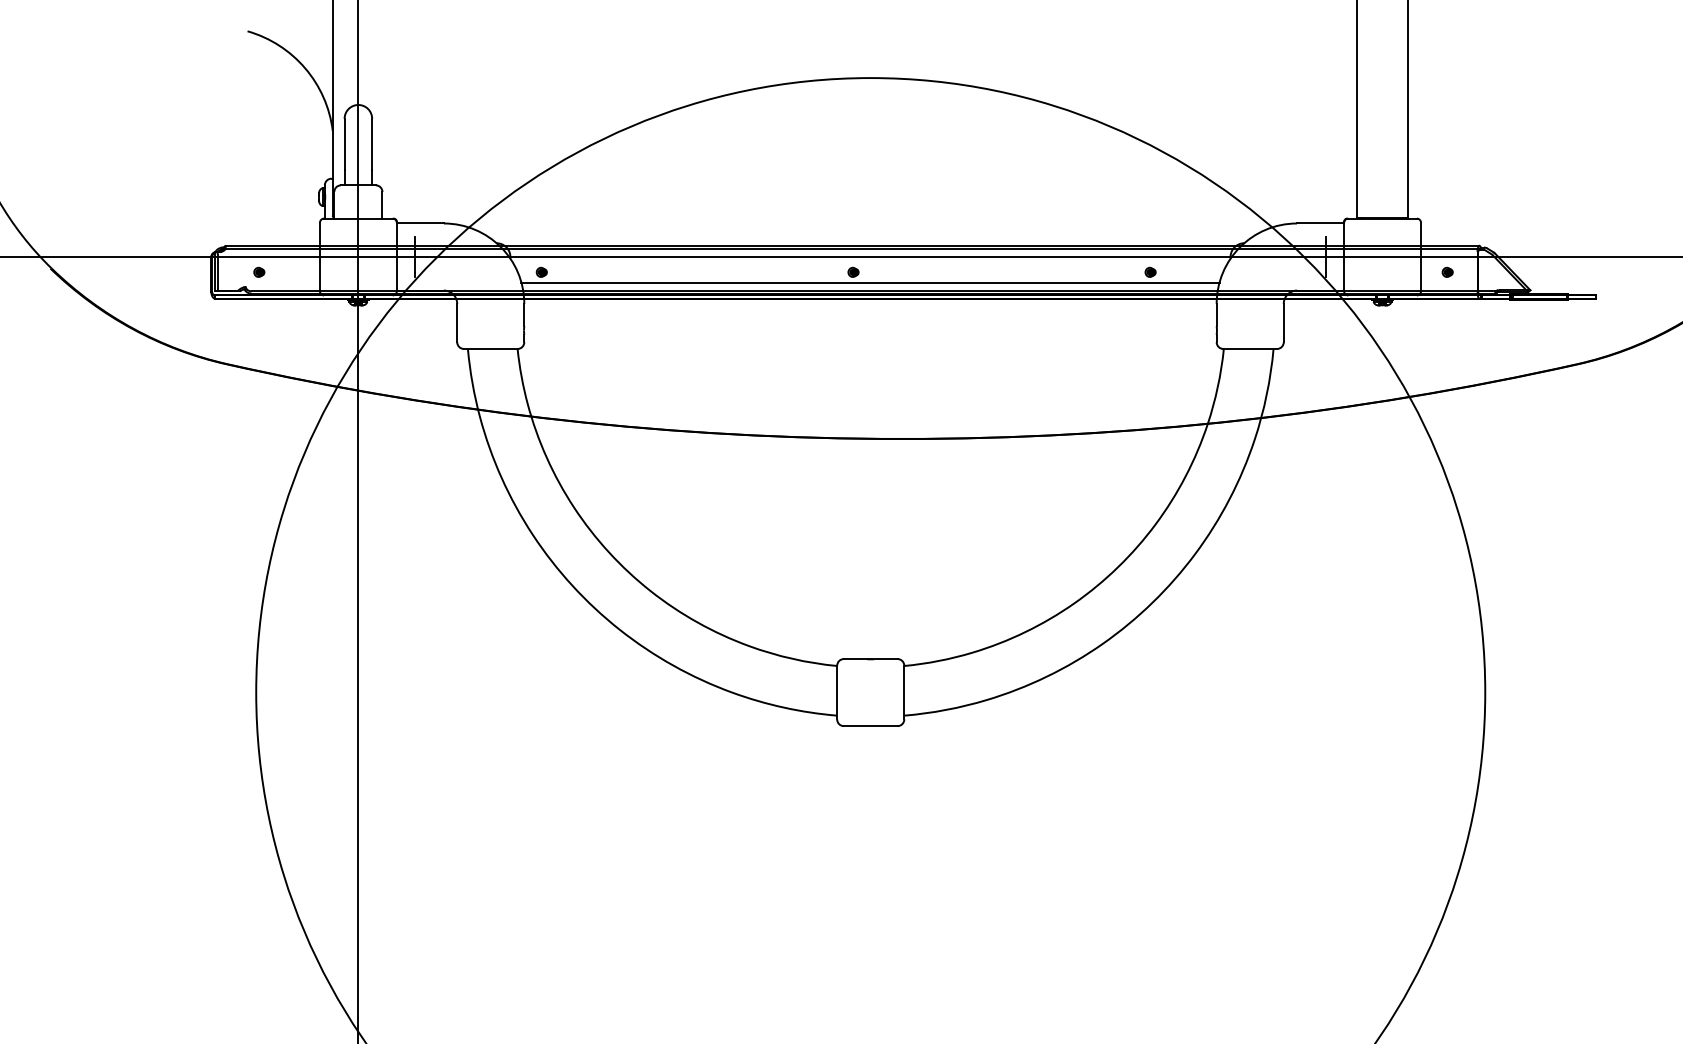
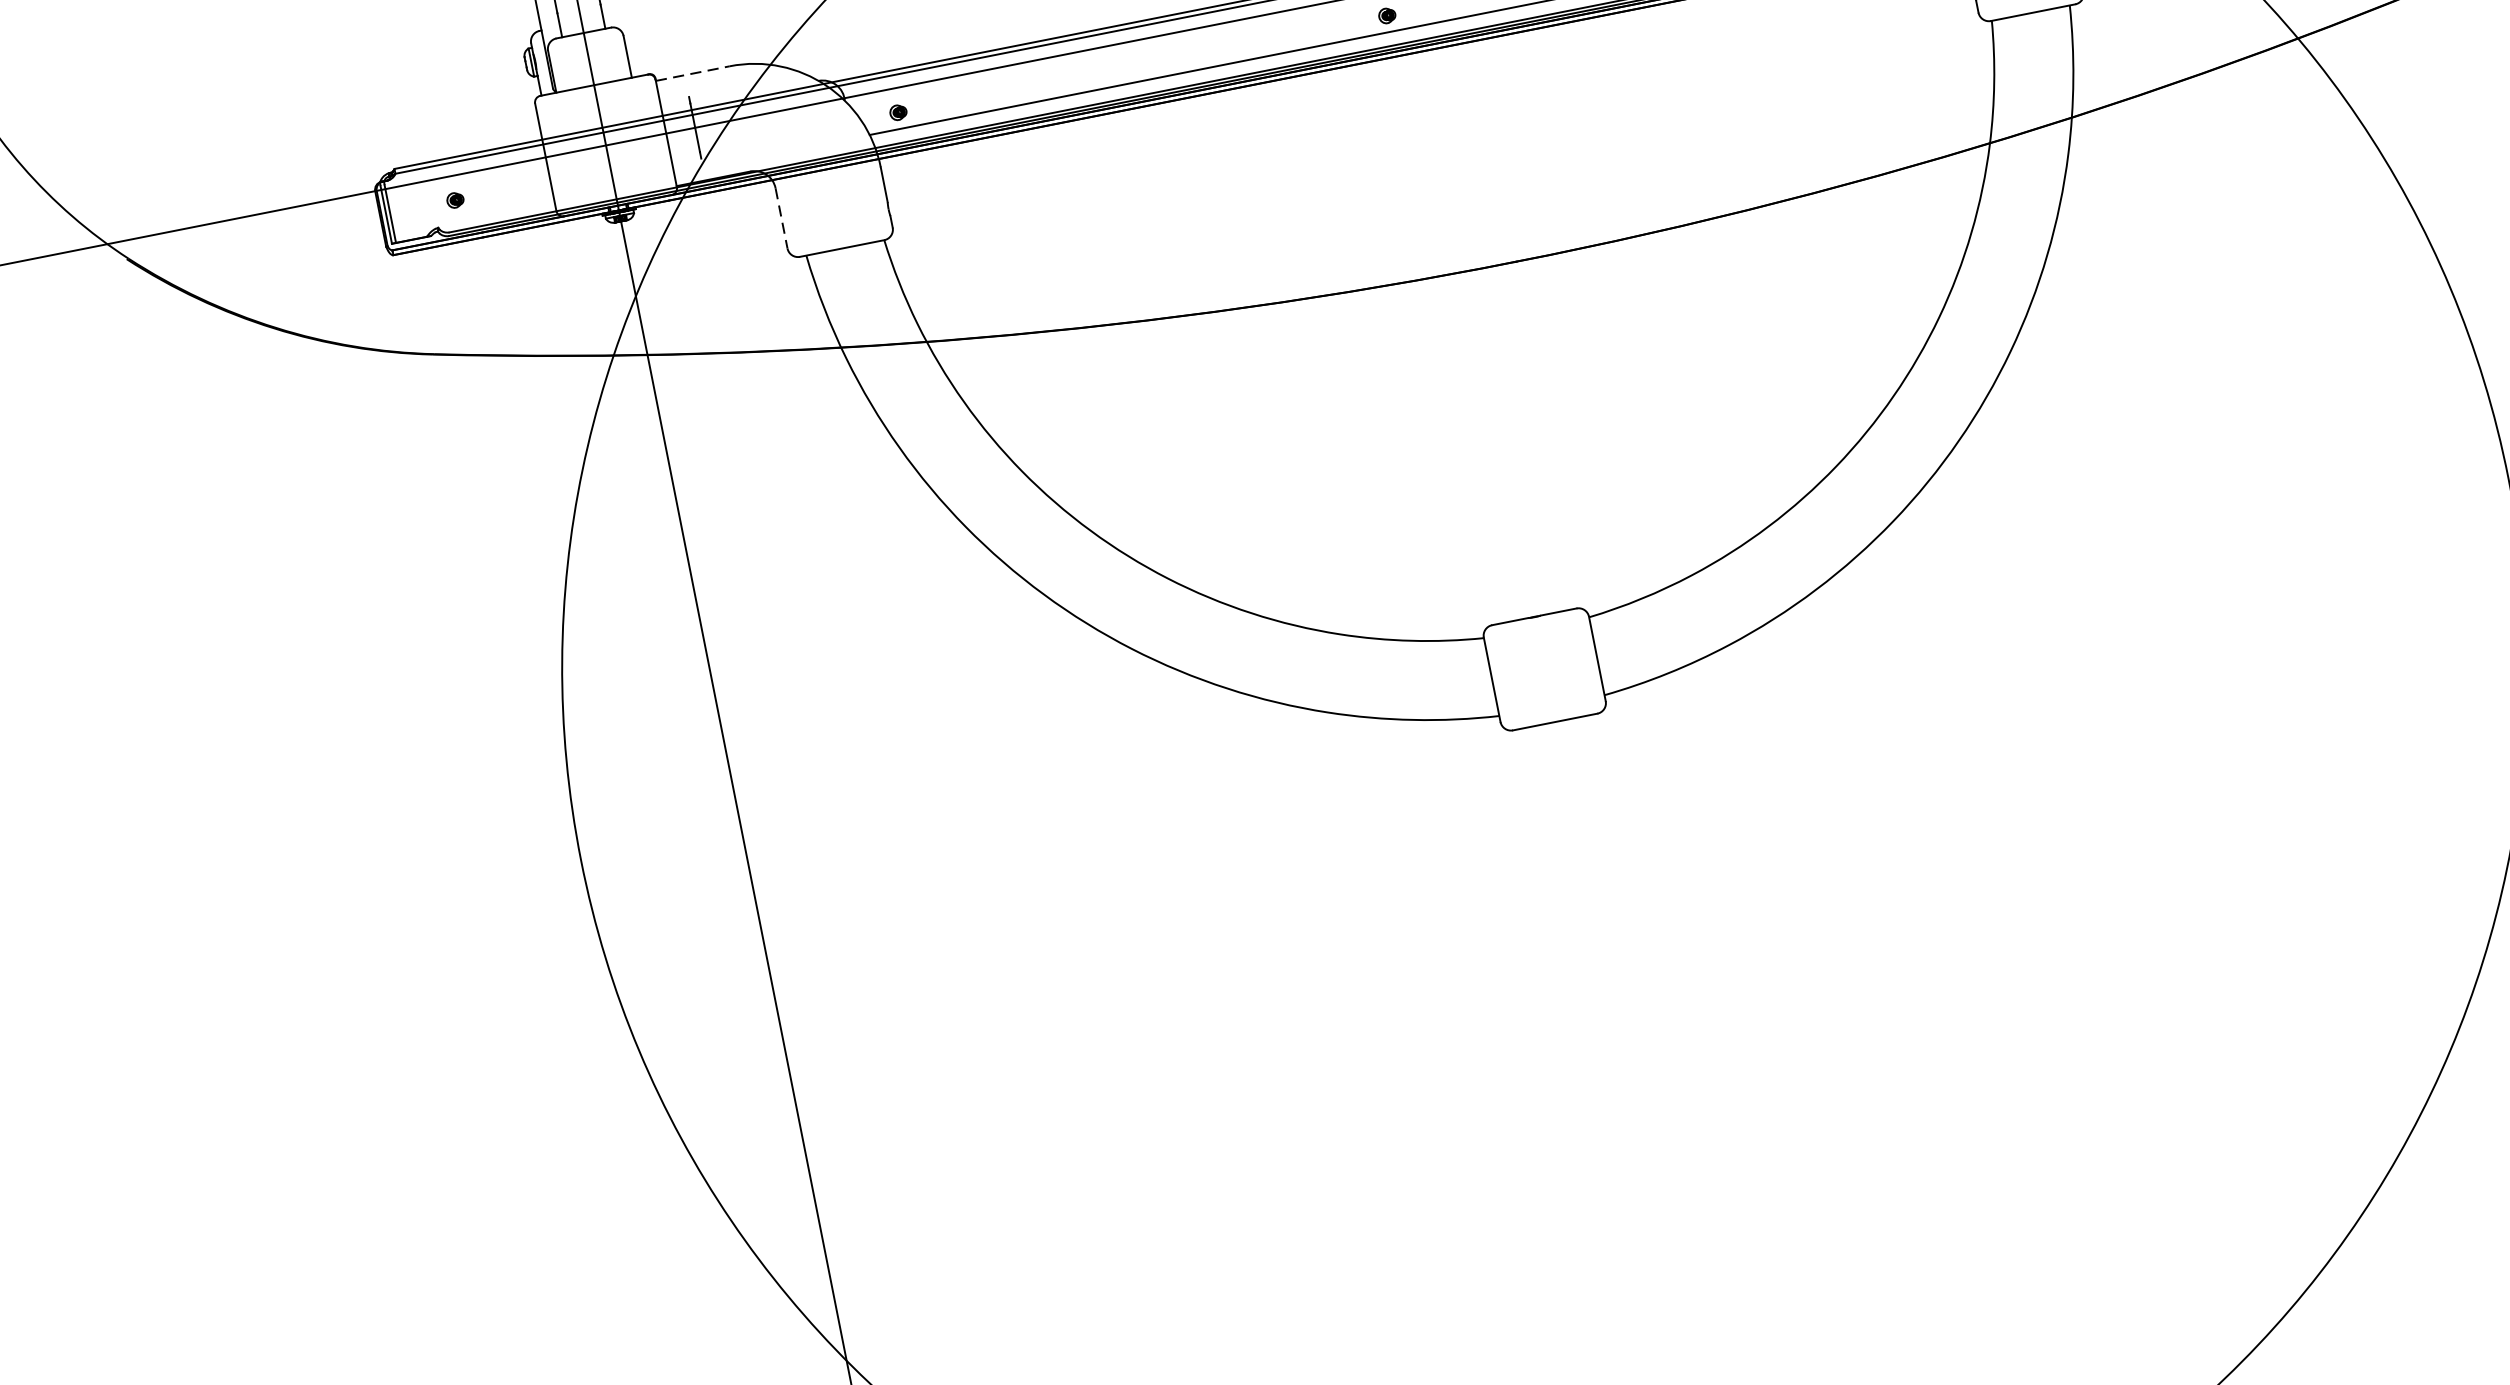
line: (420, 223) -> (693, 73), solid -> dashed
line: (457, 323) -> (782, 218), solid -> dashed

